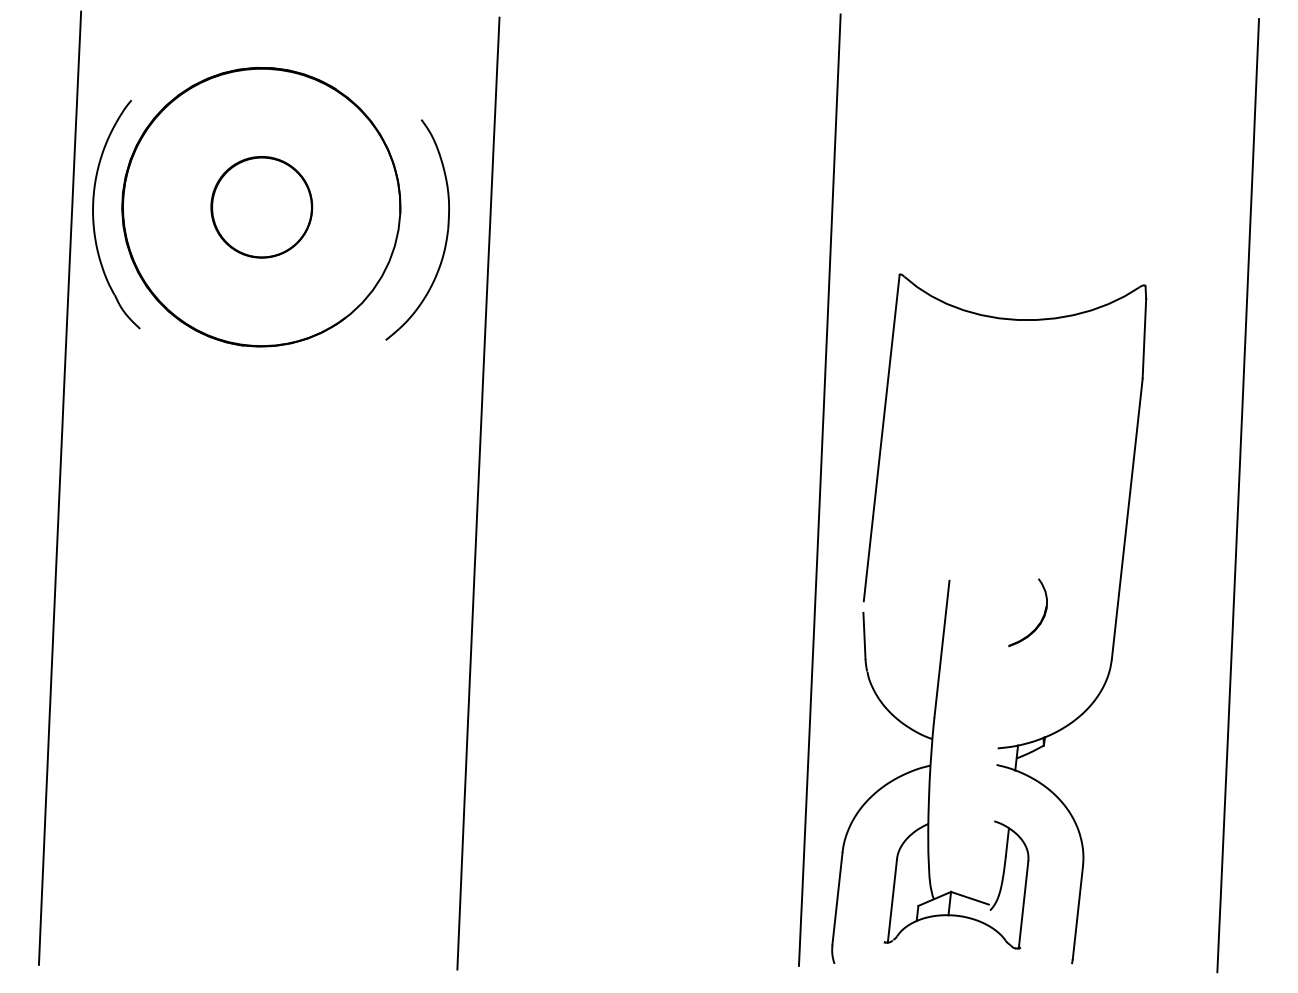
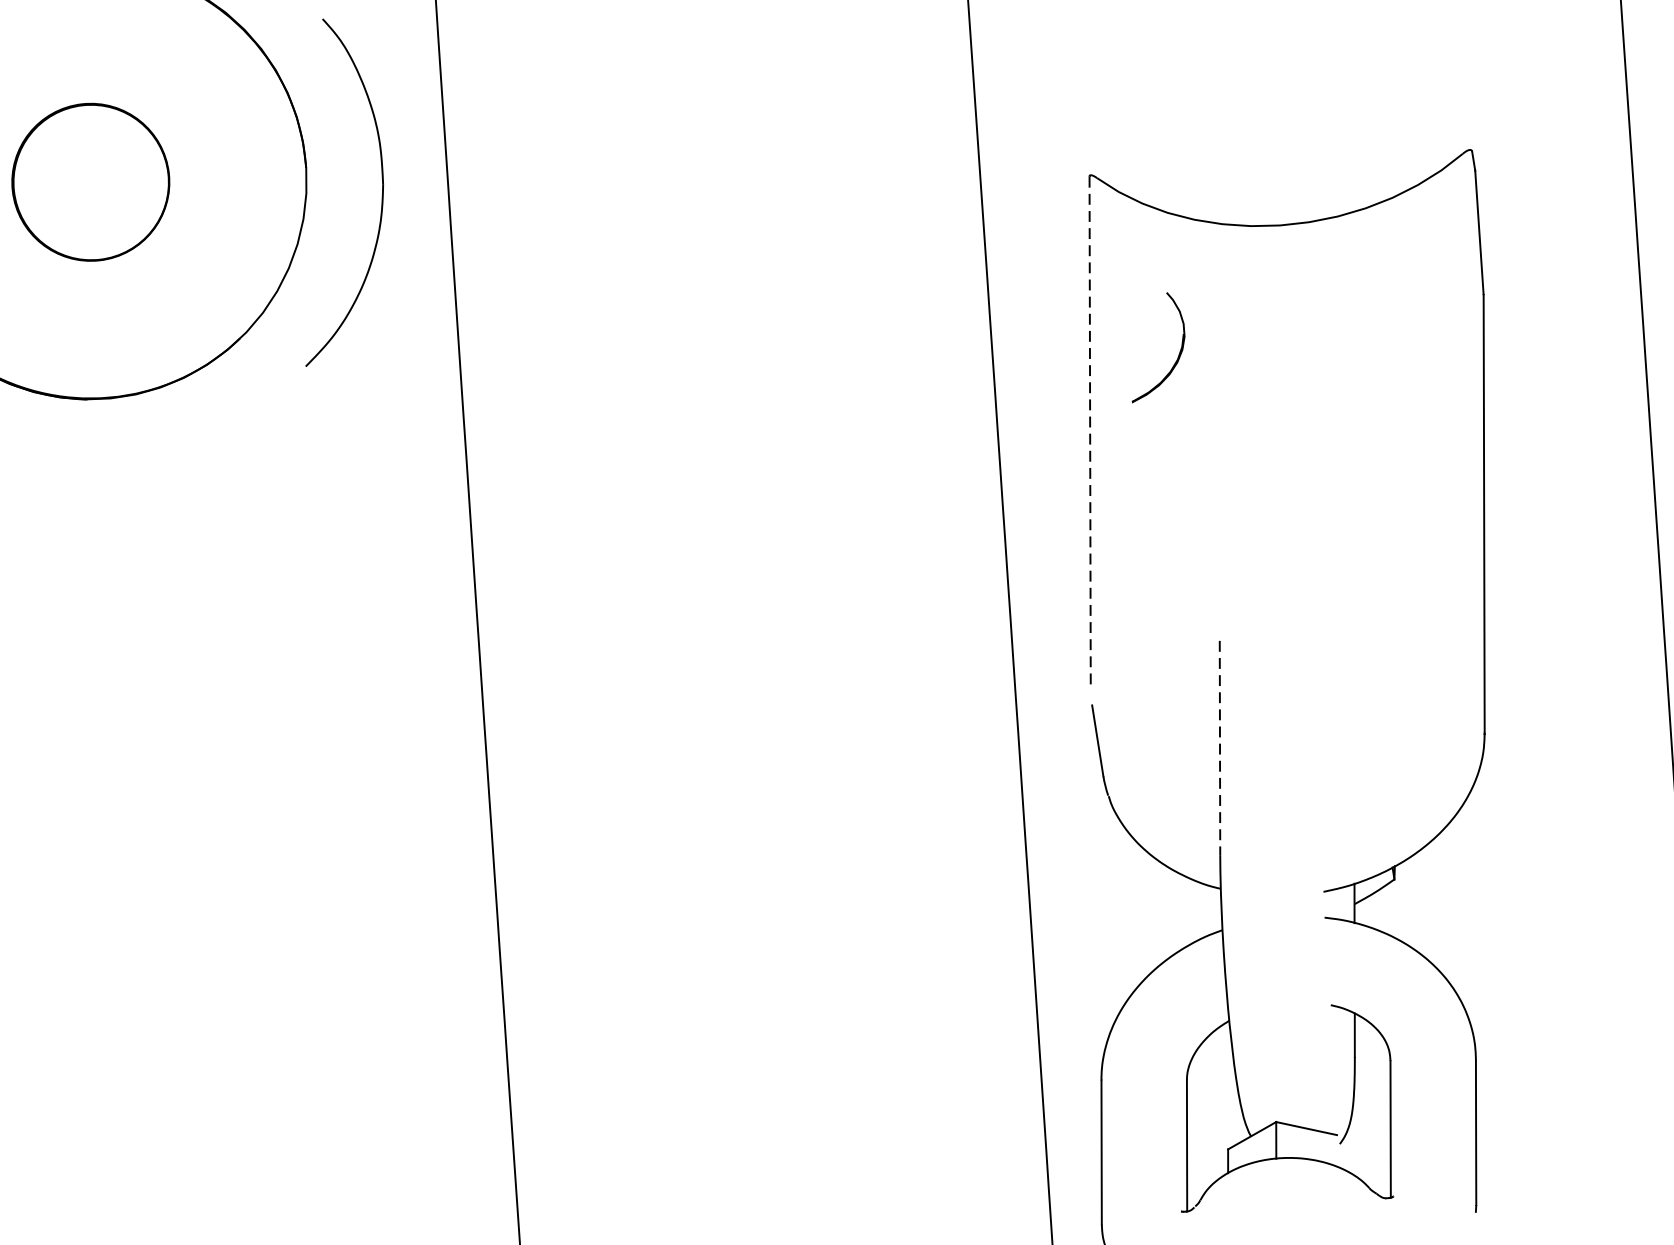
line: (881, 438) -> (1089, 432), solid -> dashed
part: (1041, 618) -> (1178, 353), moved
line: (941, 649) -> (1219, 748), solid -> dashed

